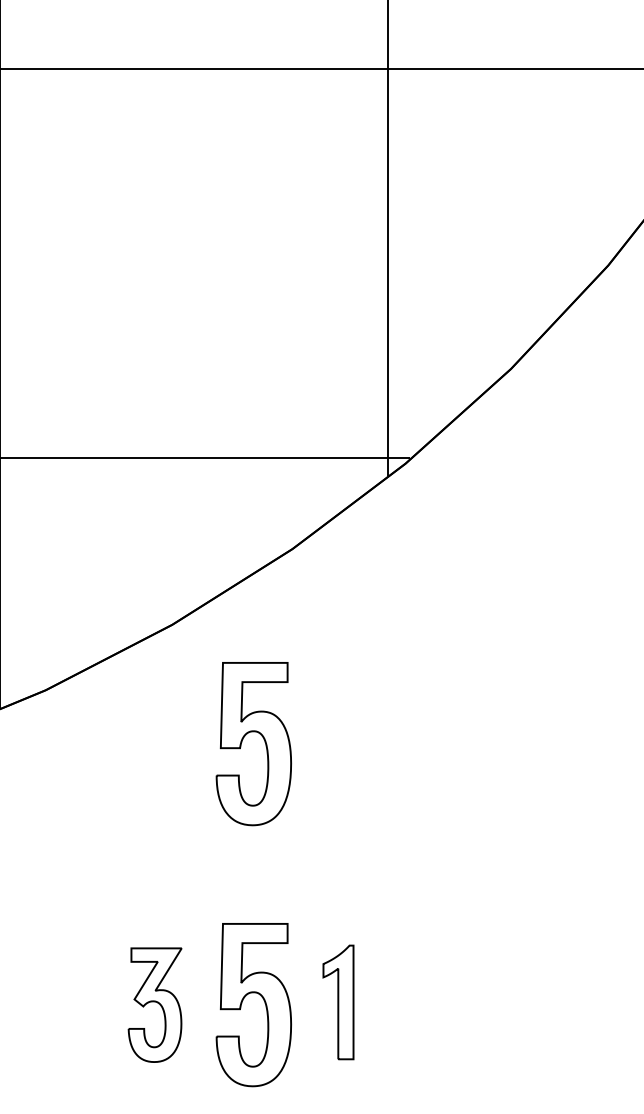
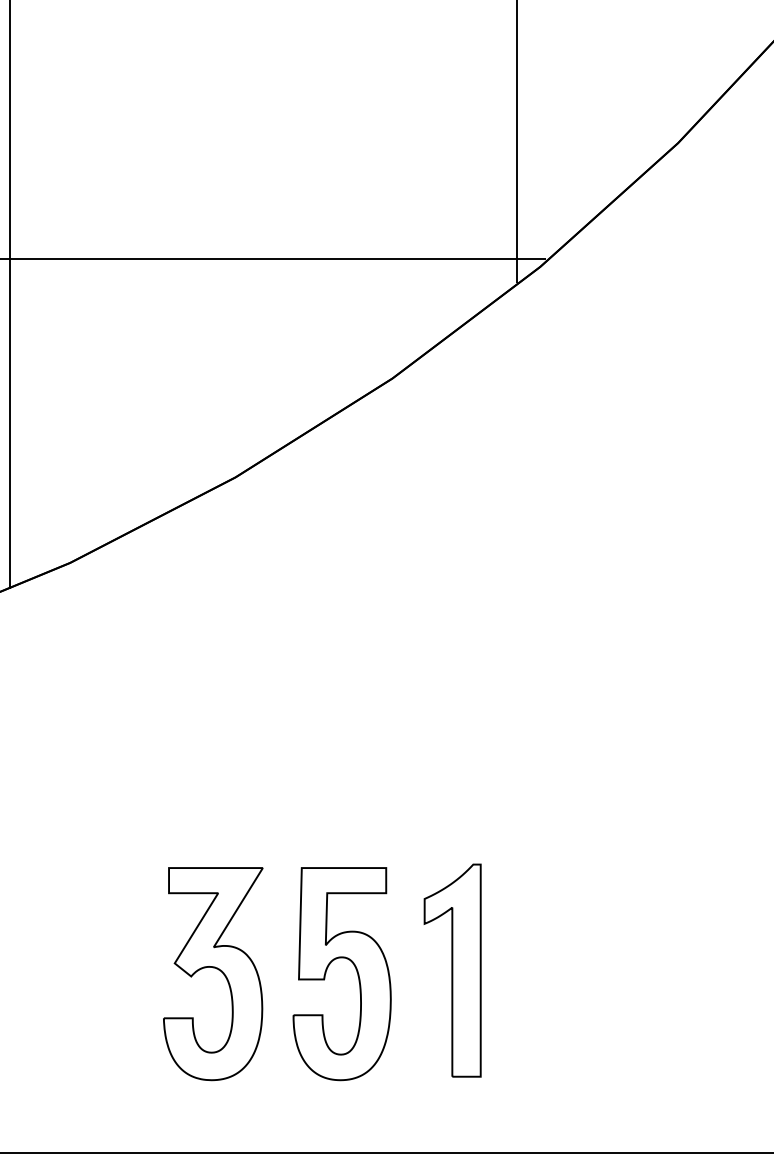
part: (243, 739) -> (328, 627), removed
part: (338, 1002) -> (452, 970), size x1.43
part: (154, 1005) -> (212, 974), size x1.43

